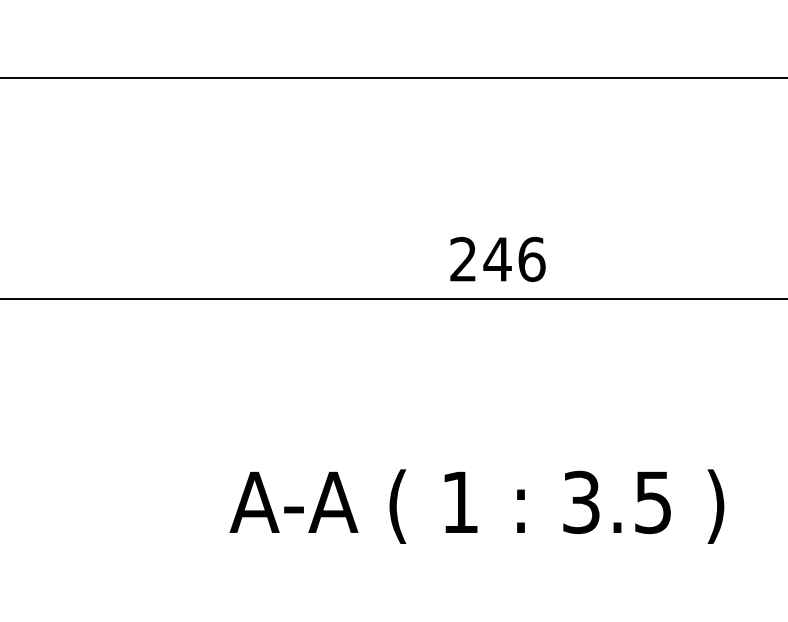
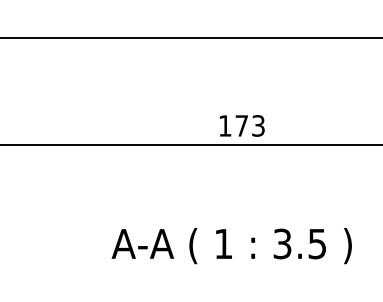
text: (496, 258) -> (241, 125), 246 -> 173

